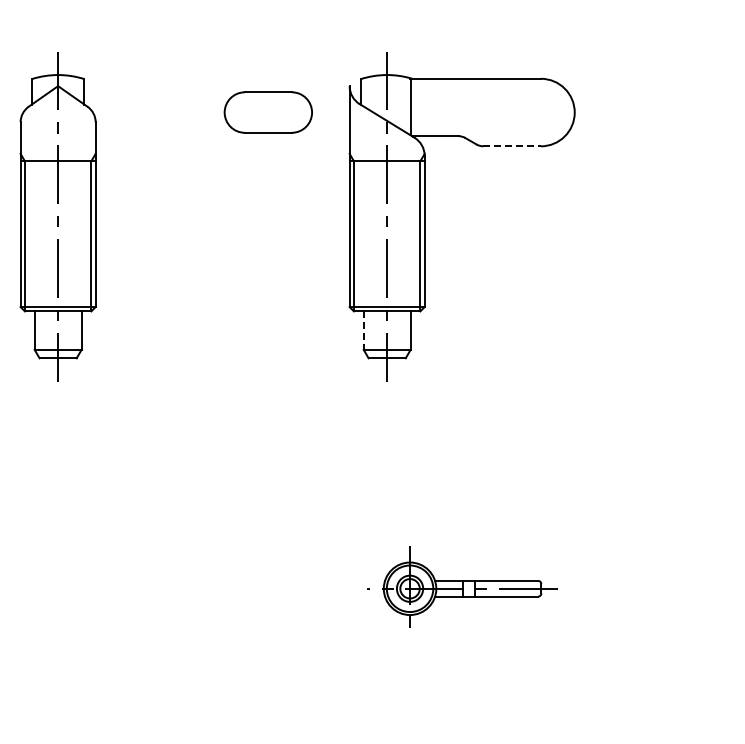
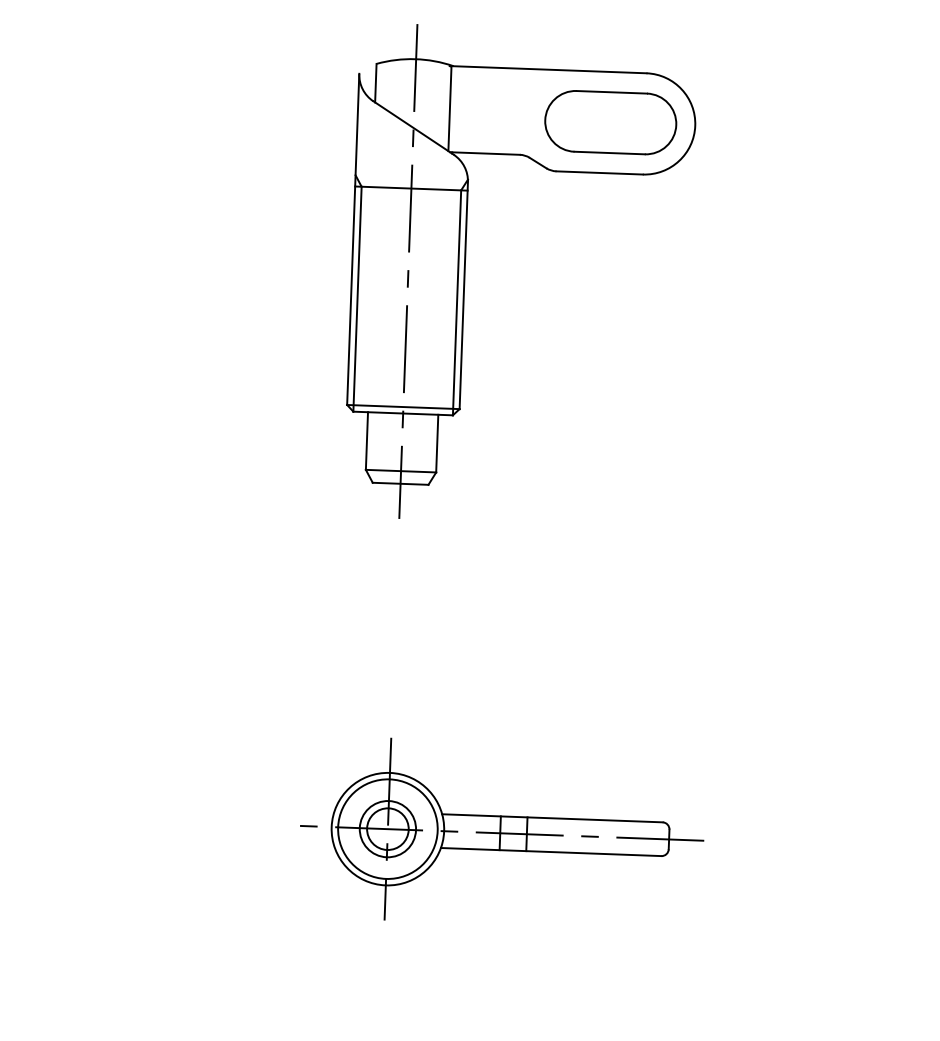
part: (267, 112) -> (609, 122), moved
line: (512, 146) -> (600, 173), dashed -> solid
line: (363, 331) -> (366, 442), dashed -> solid
part: (463, 588) -> (502, 833), size x1.43

